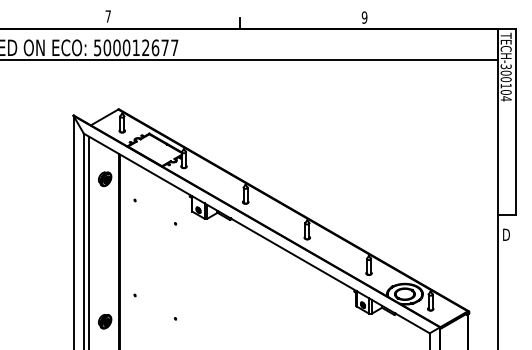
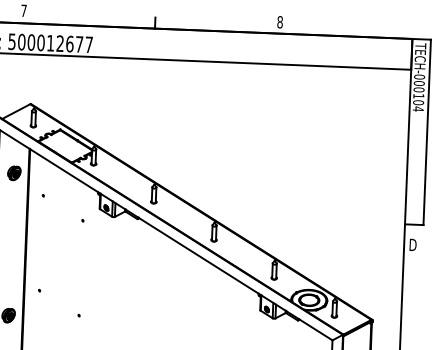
text: (364, 17) -> (279, 22), 9 -> 8
text: (505, 66) -> (418, 76), TECH-300104 -> TECH-000104

